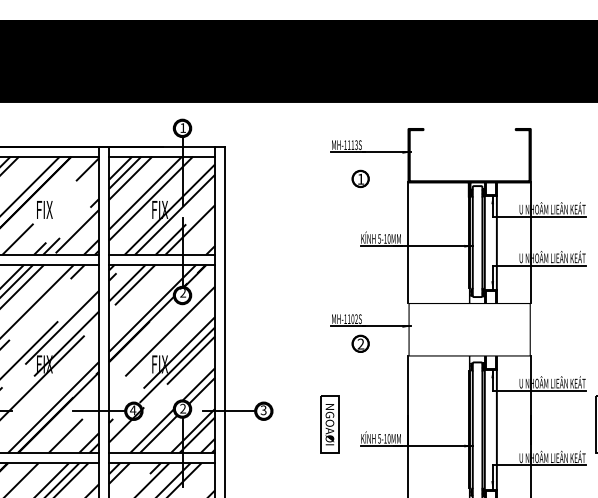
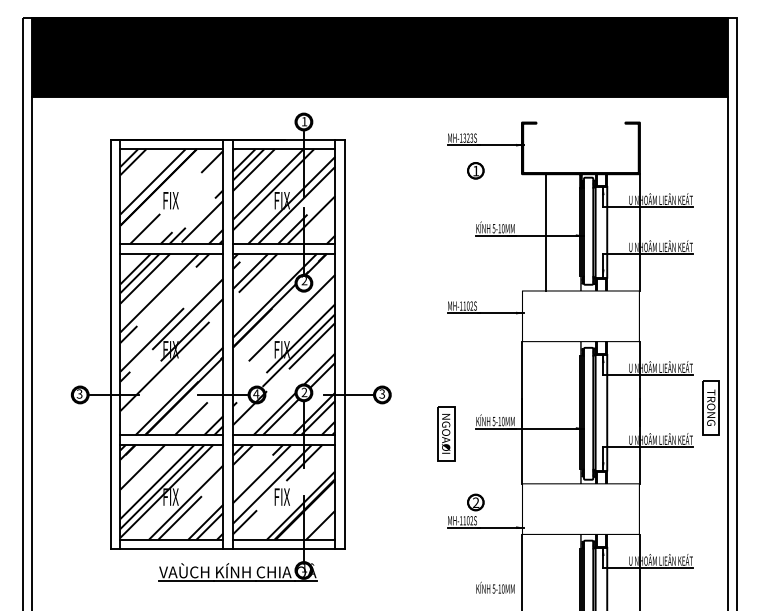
text: (351, 144) -> (466, 137), MH-1113S -> MH-1323S
line: (408, 241) -> (545, 231), moved
part: (360, 343) -> (475, 329), removed
part: (330, 424) -> (446, 433), moved

